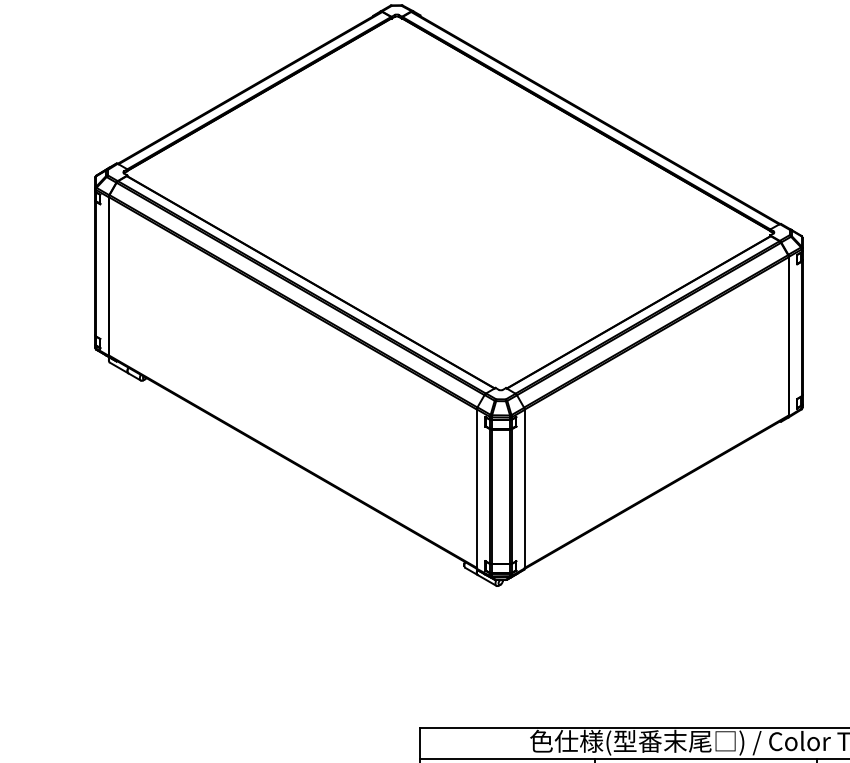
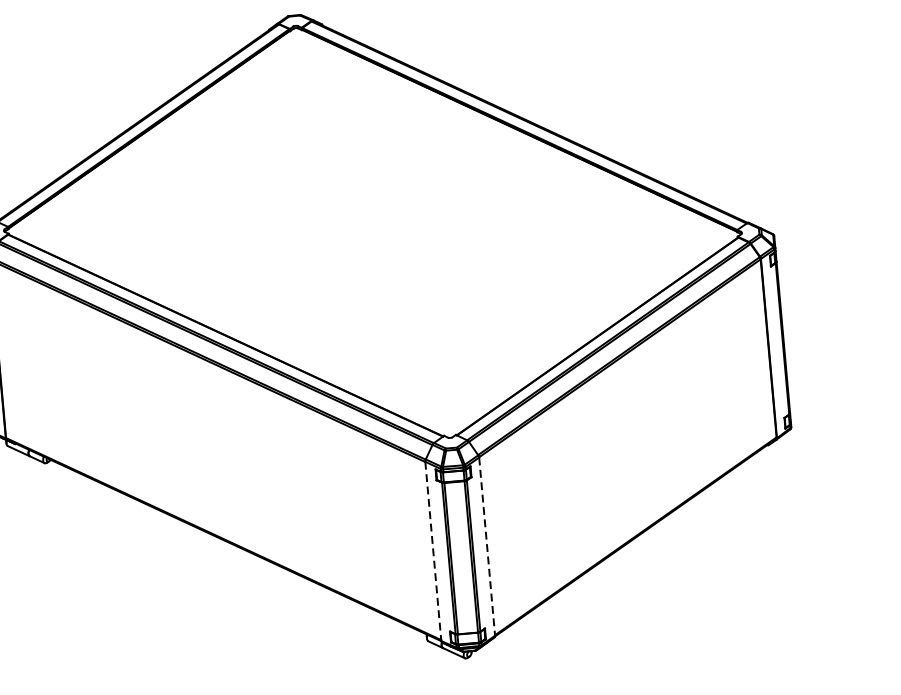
line: (476, 489) -> (432, 551), solid -> dashed
line: (524, 489) -> (486, 547), solid -> dashed

